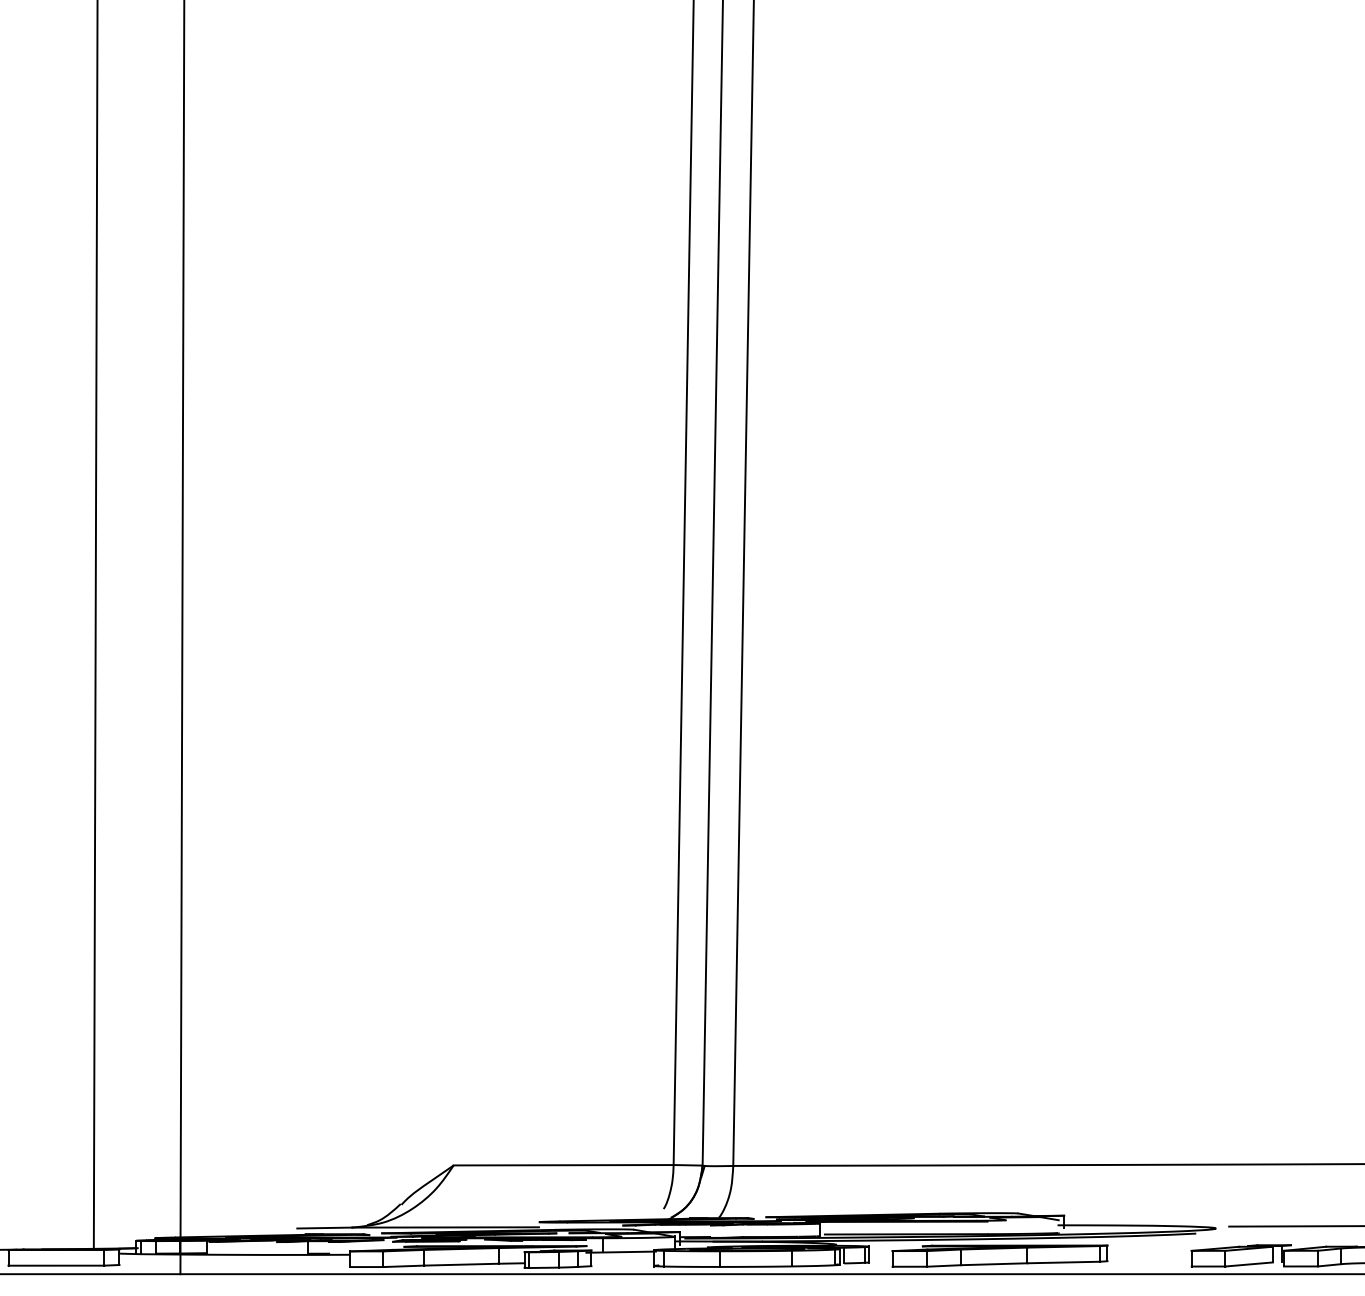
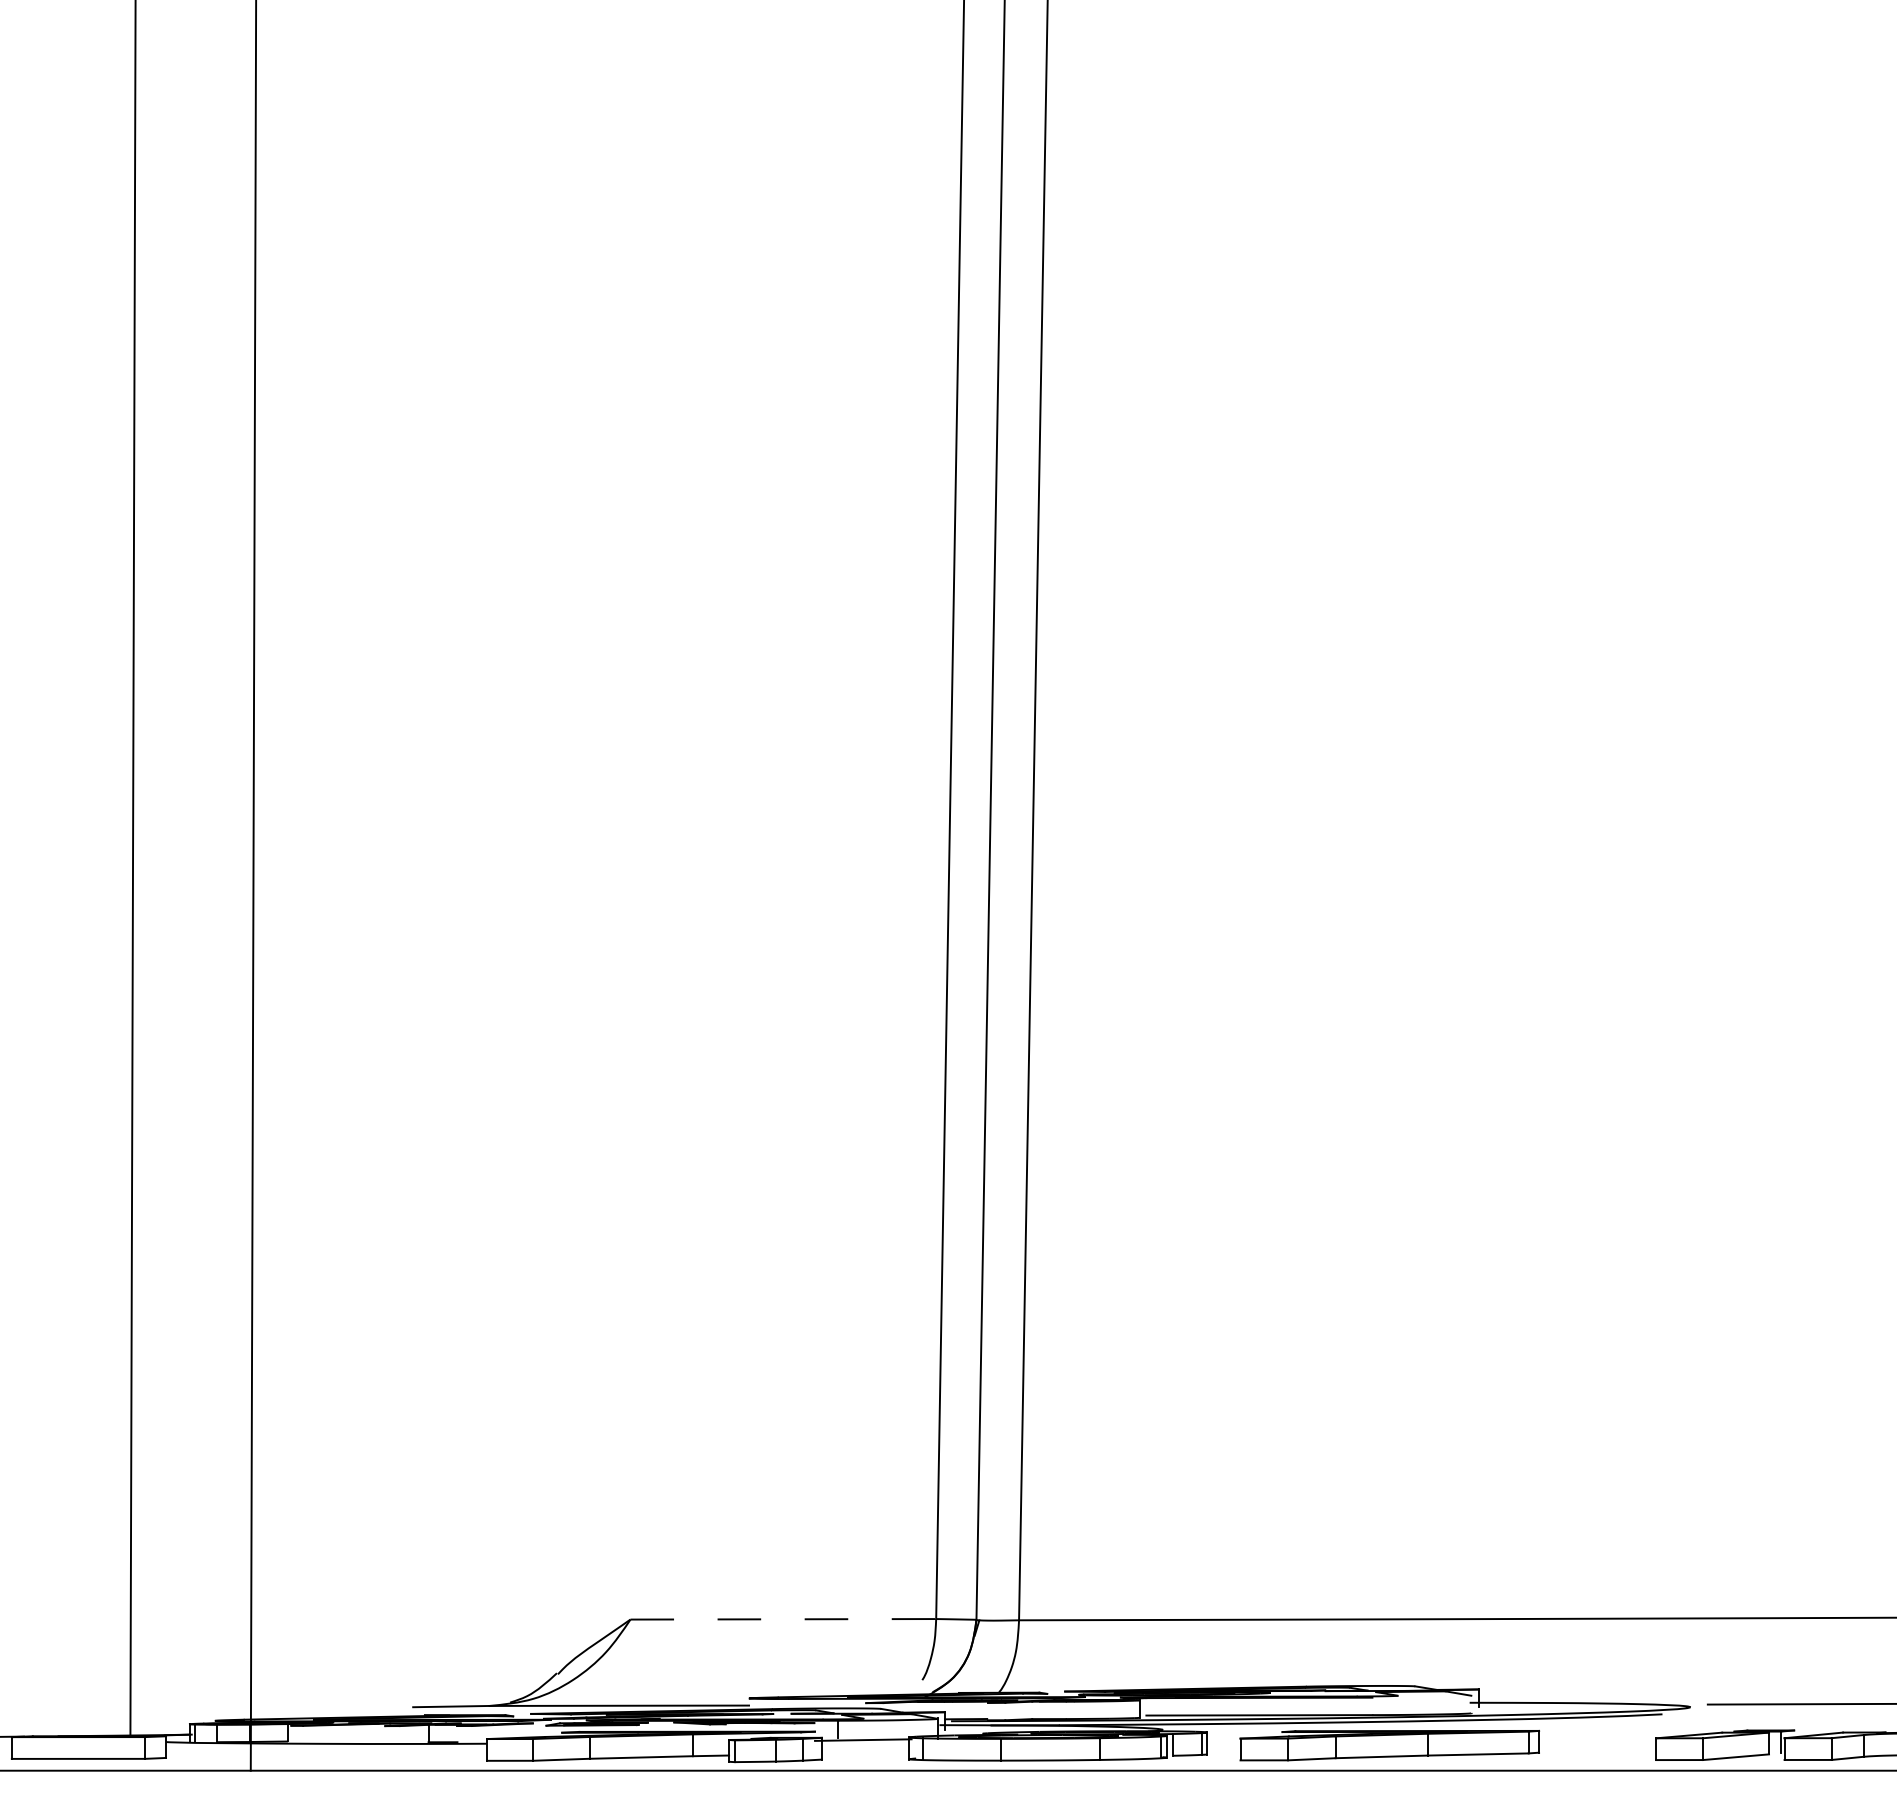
line: (563, 1165) -> (783, 1619), solid -> dashed

